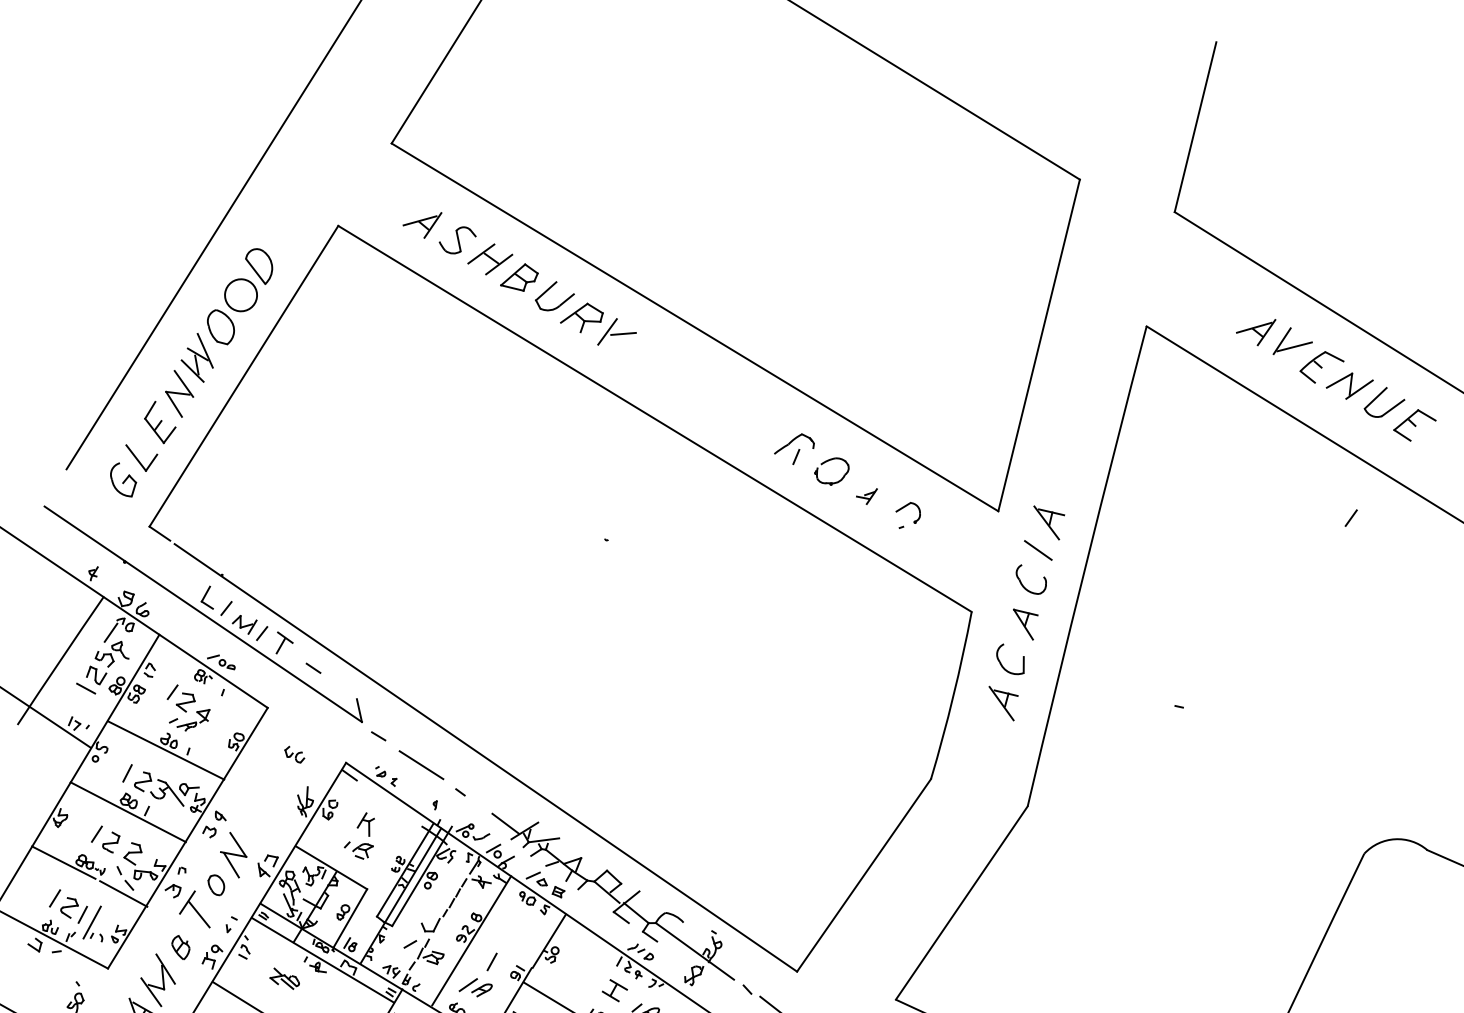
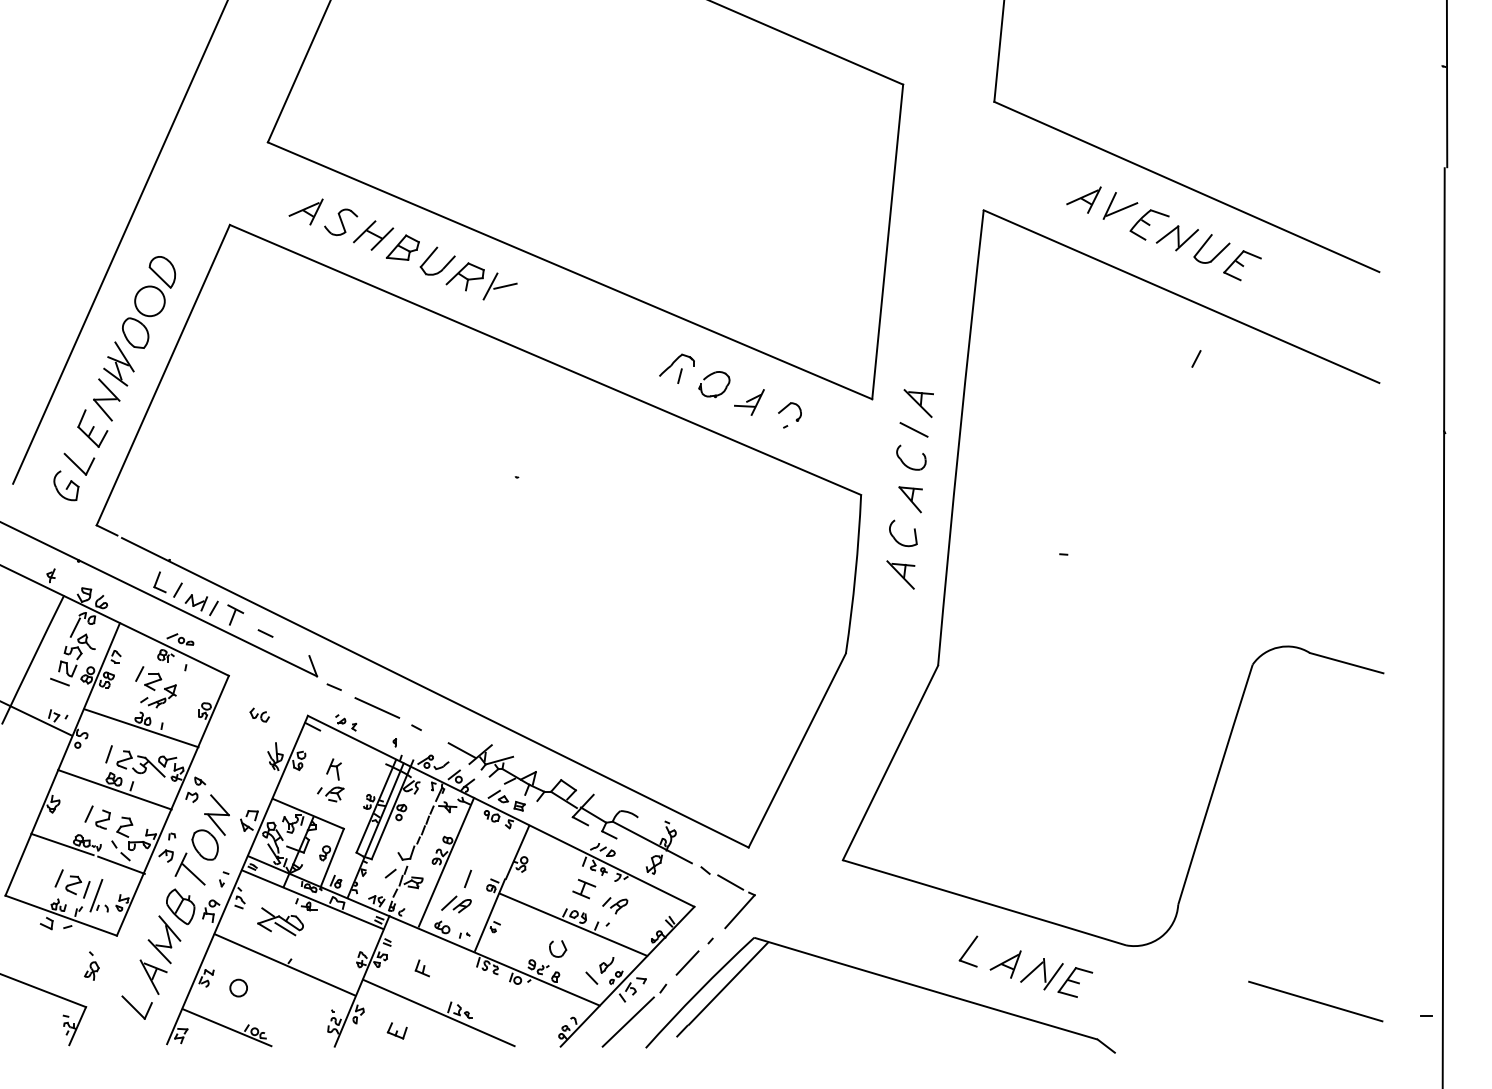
part: (866, 495) -> (749, 402), size x1.67
part: (215, 884) -> (204, 844), size x1.67
part: (180, 947) -> (180, 906), size x1.67
part: (285, 978) -> (280, 921), size x1.67

